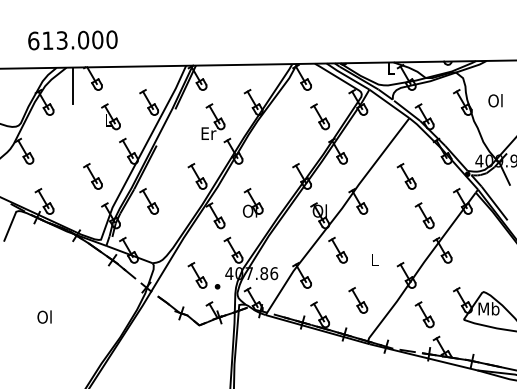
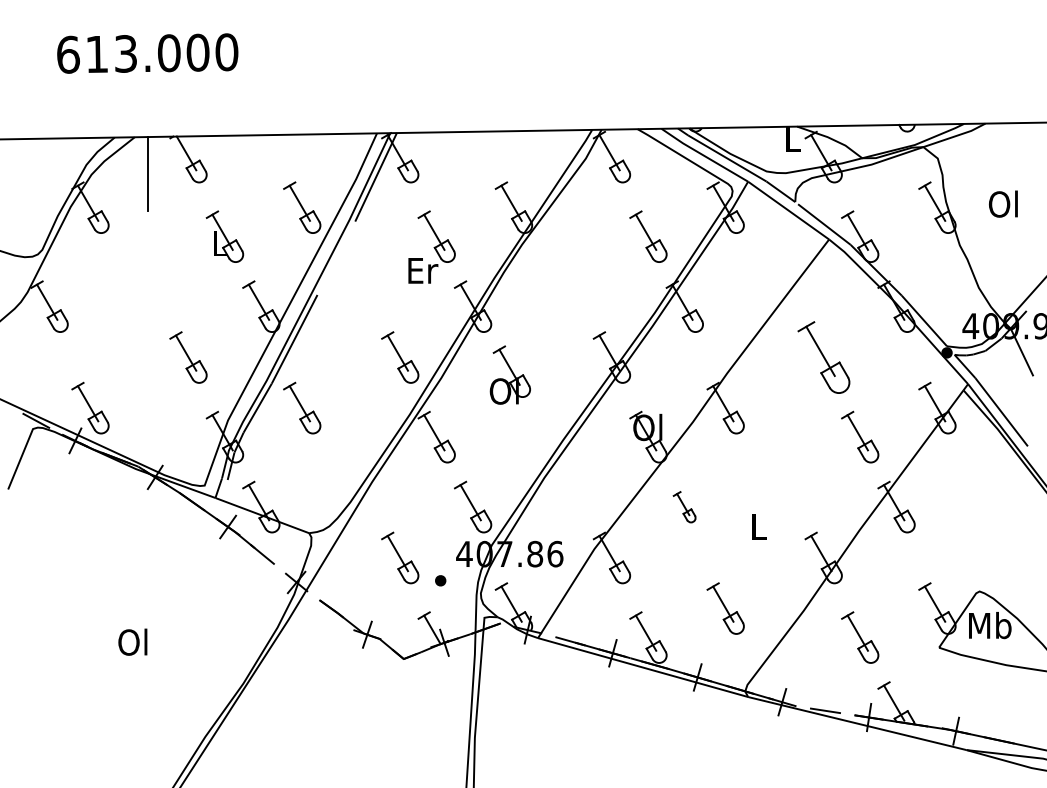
text: (72, 40) -> (146, 53), moved
part: (406, 176) -> (823, 357), size x1.4
part: (252, 202) -> (509, 373), moved
part: (337, 250) -> (683, 507), size x0.6
text: (44, 316) -> (132, 641), moved

